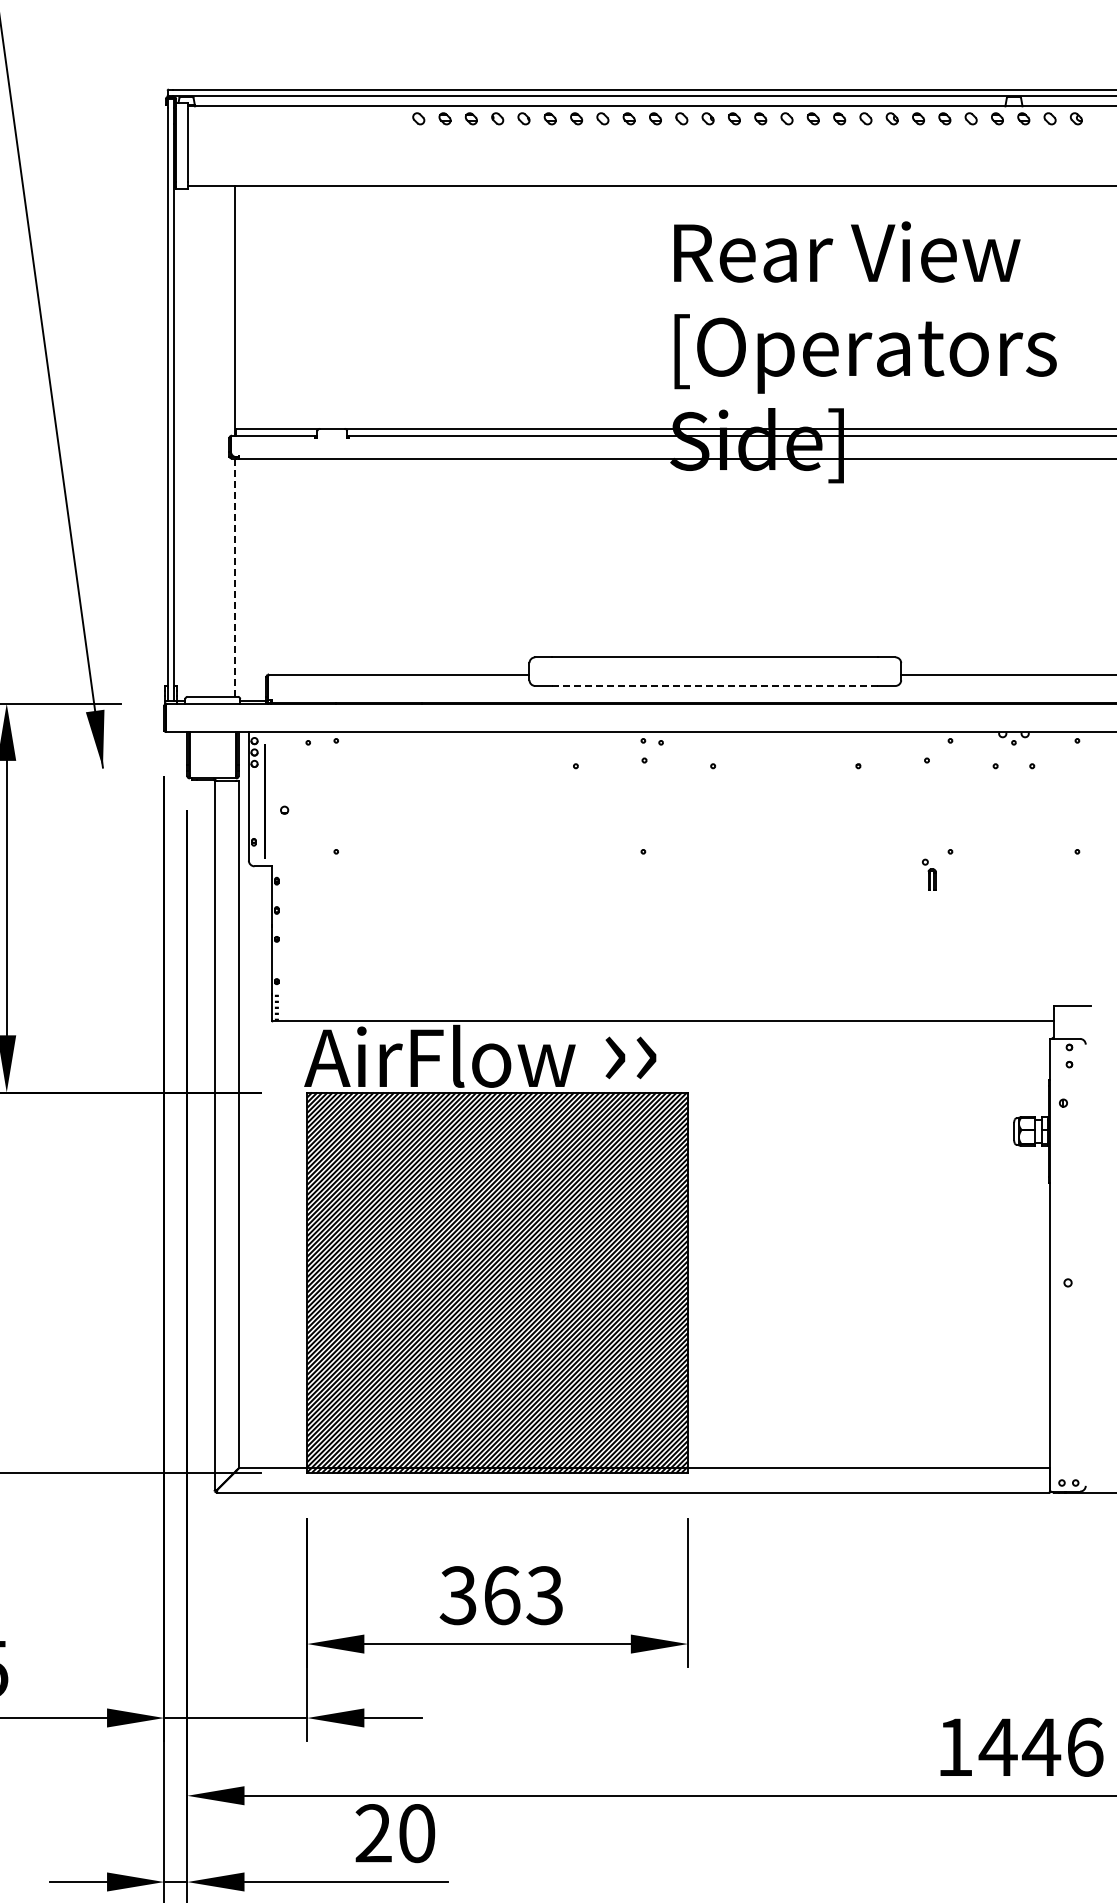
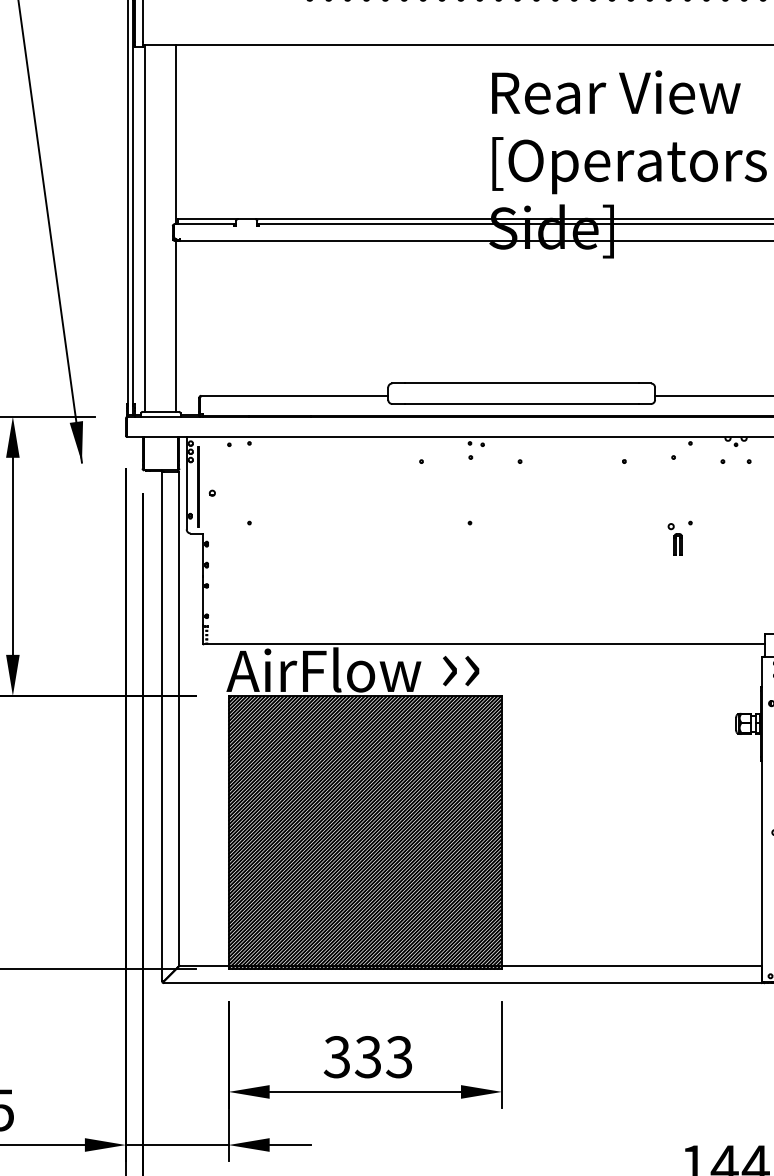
line: (191, 441) -> (145, 228), added
line: (234, 577) -> (176, 326), dashed -> solid
line: (715, 685) -> (521, 403), dashed -> solid
part: (929, 874) -> (675, 539), size x1.43
text: (501, 1595) -> (368, 1057), 363 -> 333

